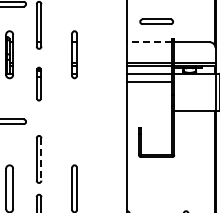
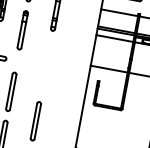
line: (149, 42) -> (119, 13), dashed -> solid
line: (149, 82) -> (108, 69), moved
part: (38, 83) -> (22, 29), size x1.43
line: (41, 159) -> (13, 92), dashed -> solid

